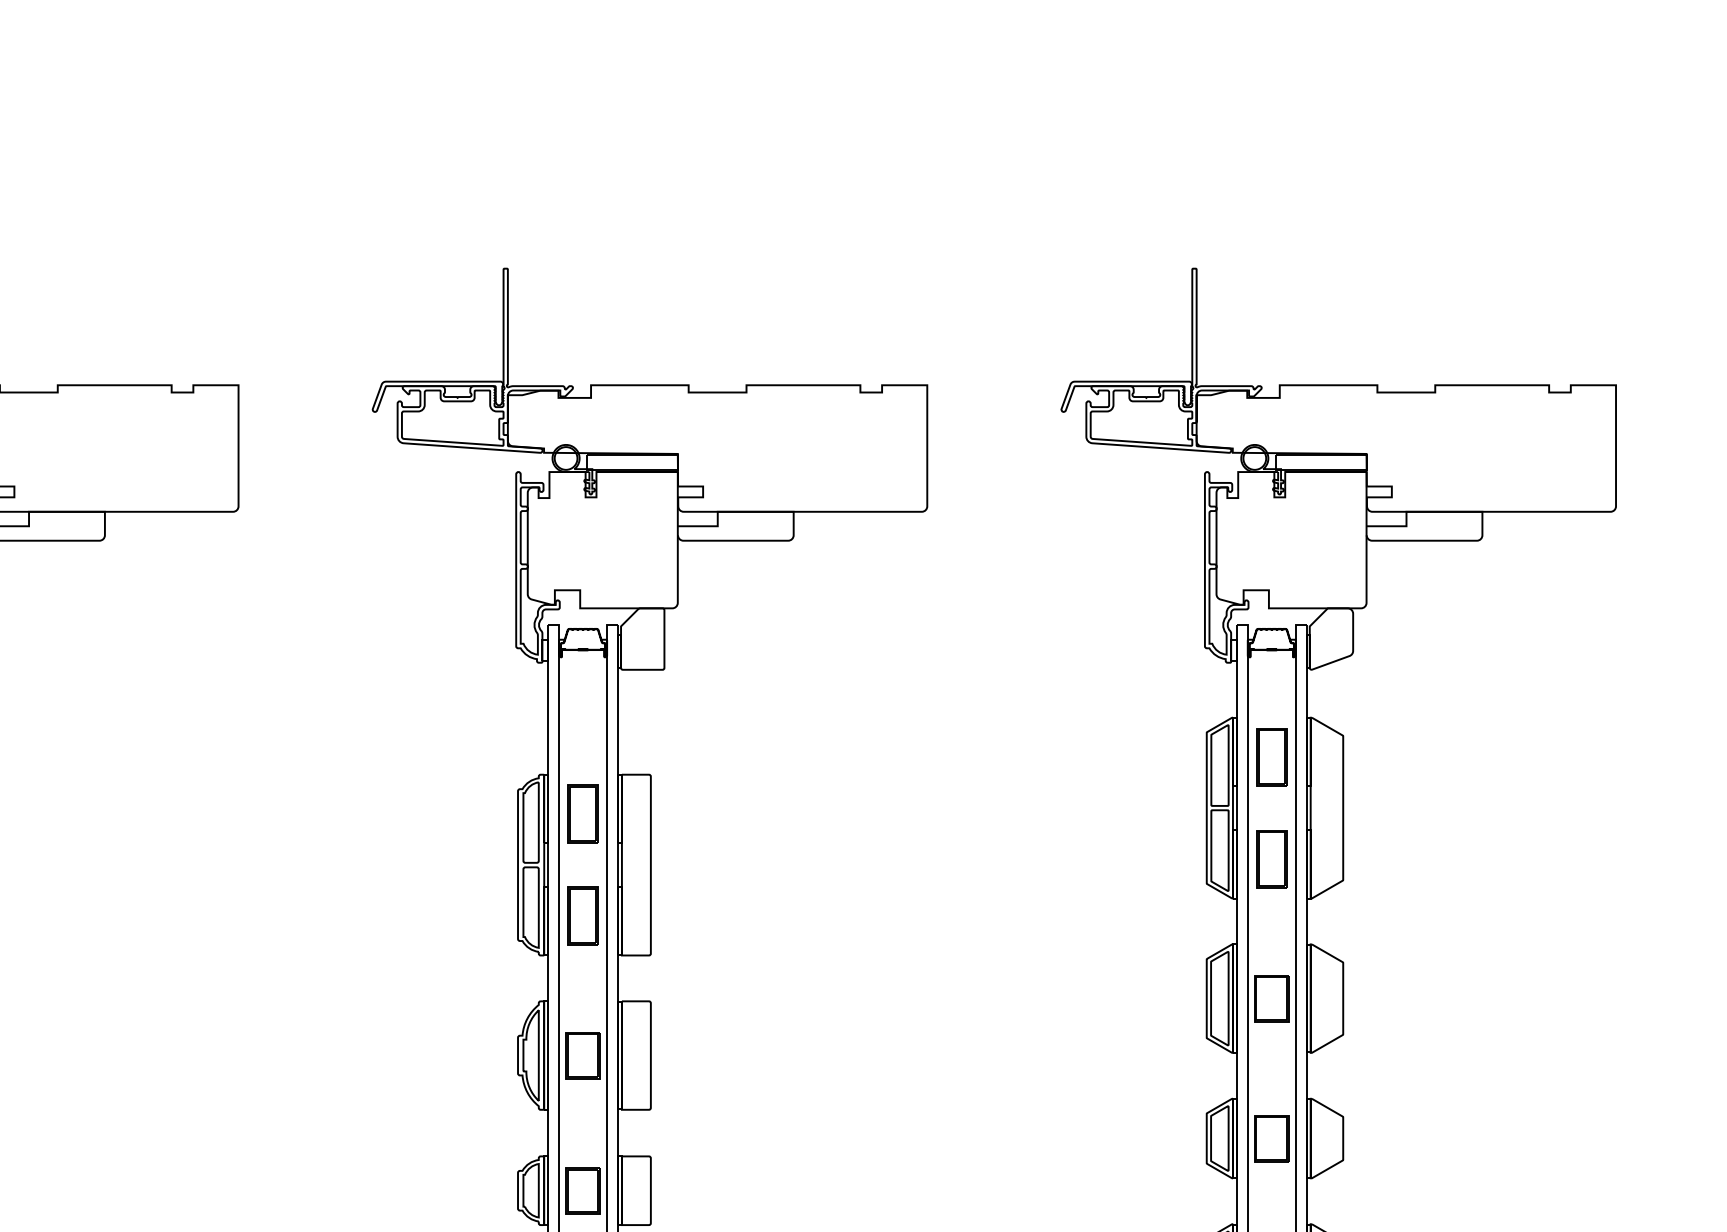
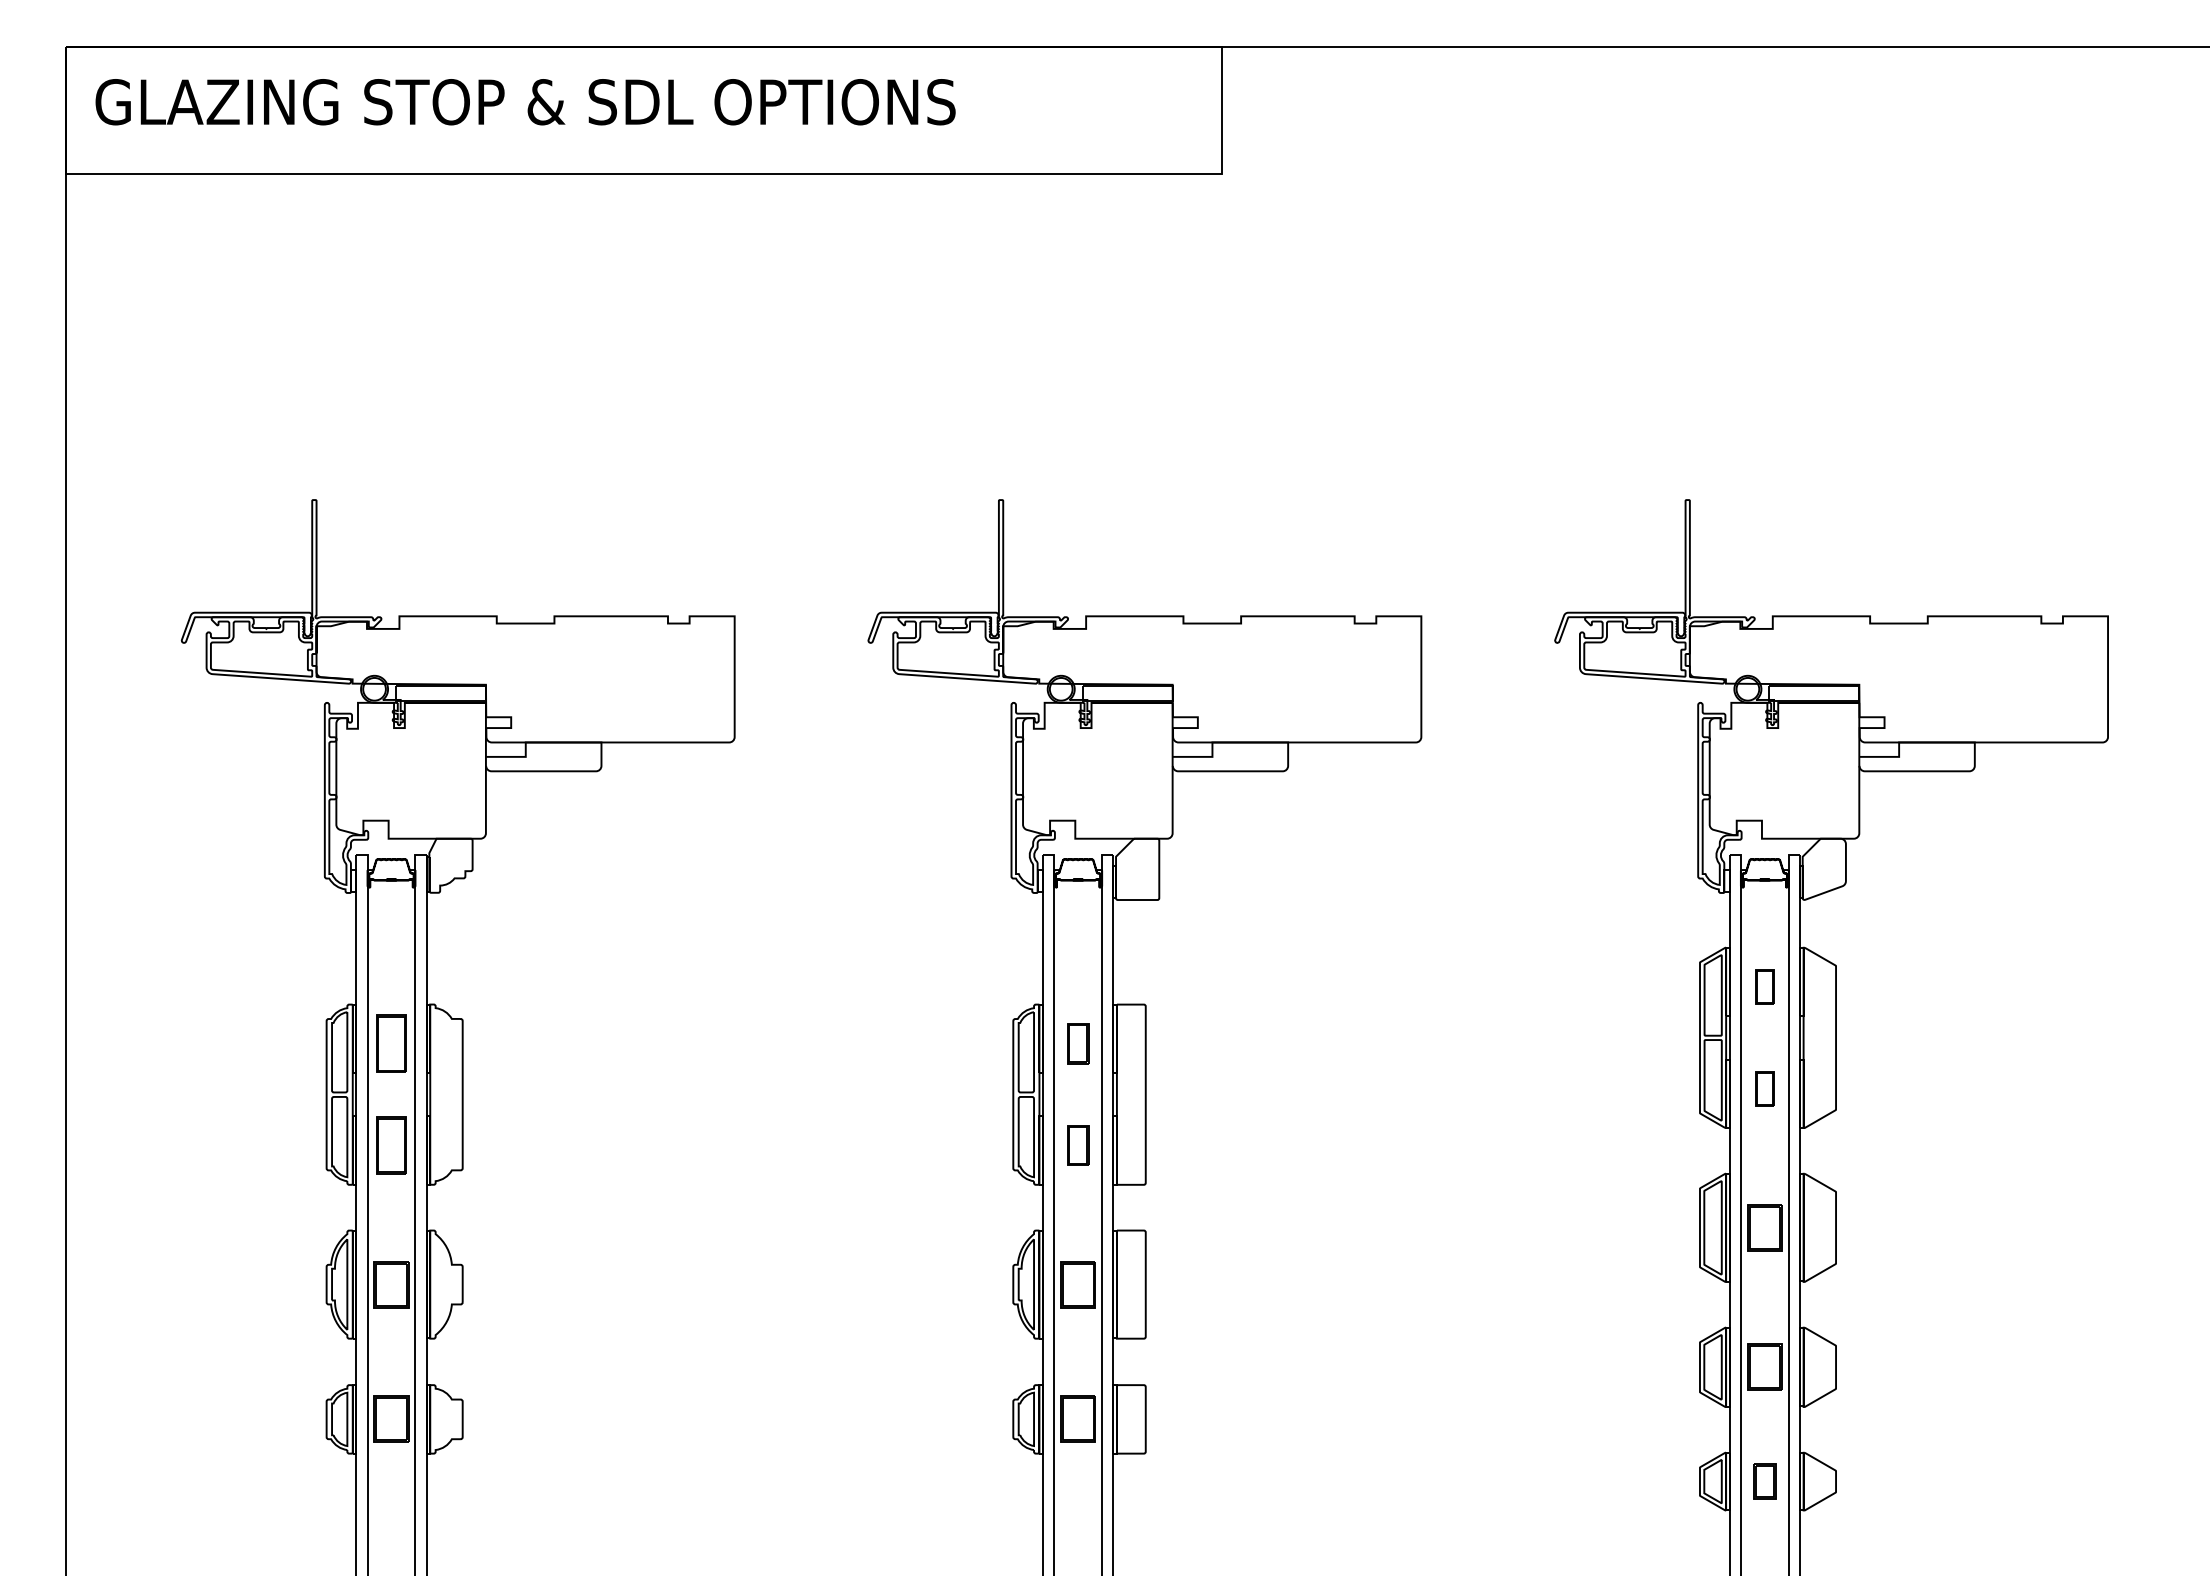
part: (1271, 757) -> (1764, 987), size x0.6
part: (582, 813) -> (1077, 1043), size x0.7
part: (1271, 858) -> (1764, 1088), size x0.6
part: (582, 916) -> (1077, 1145), size x0.7

